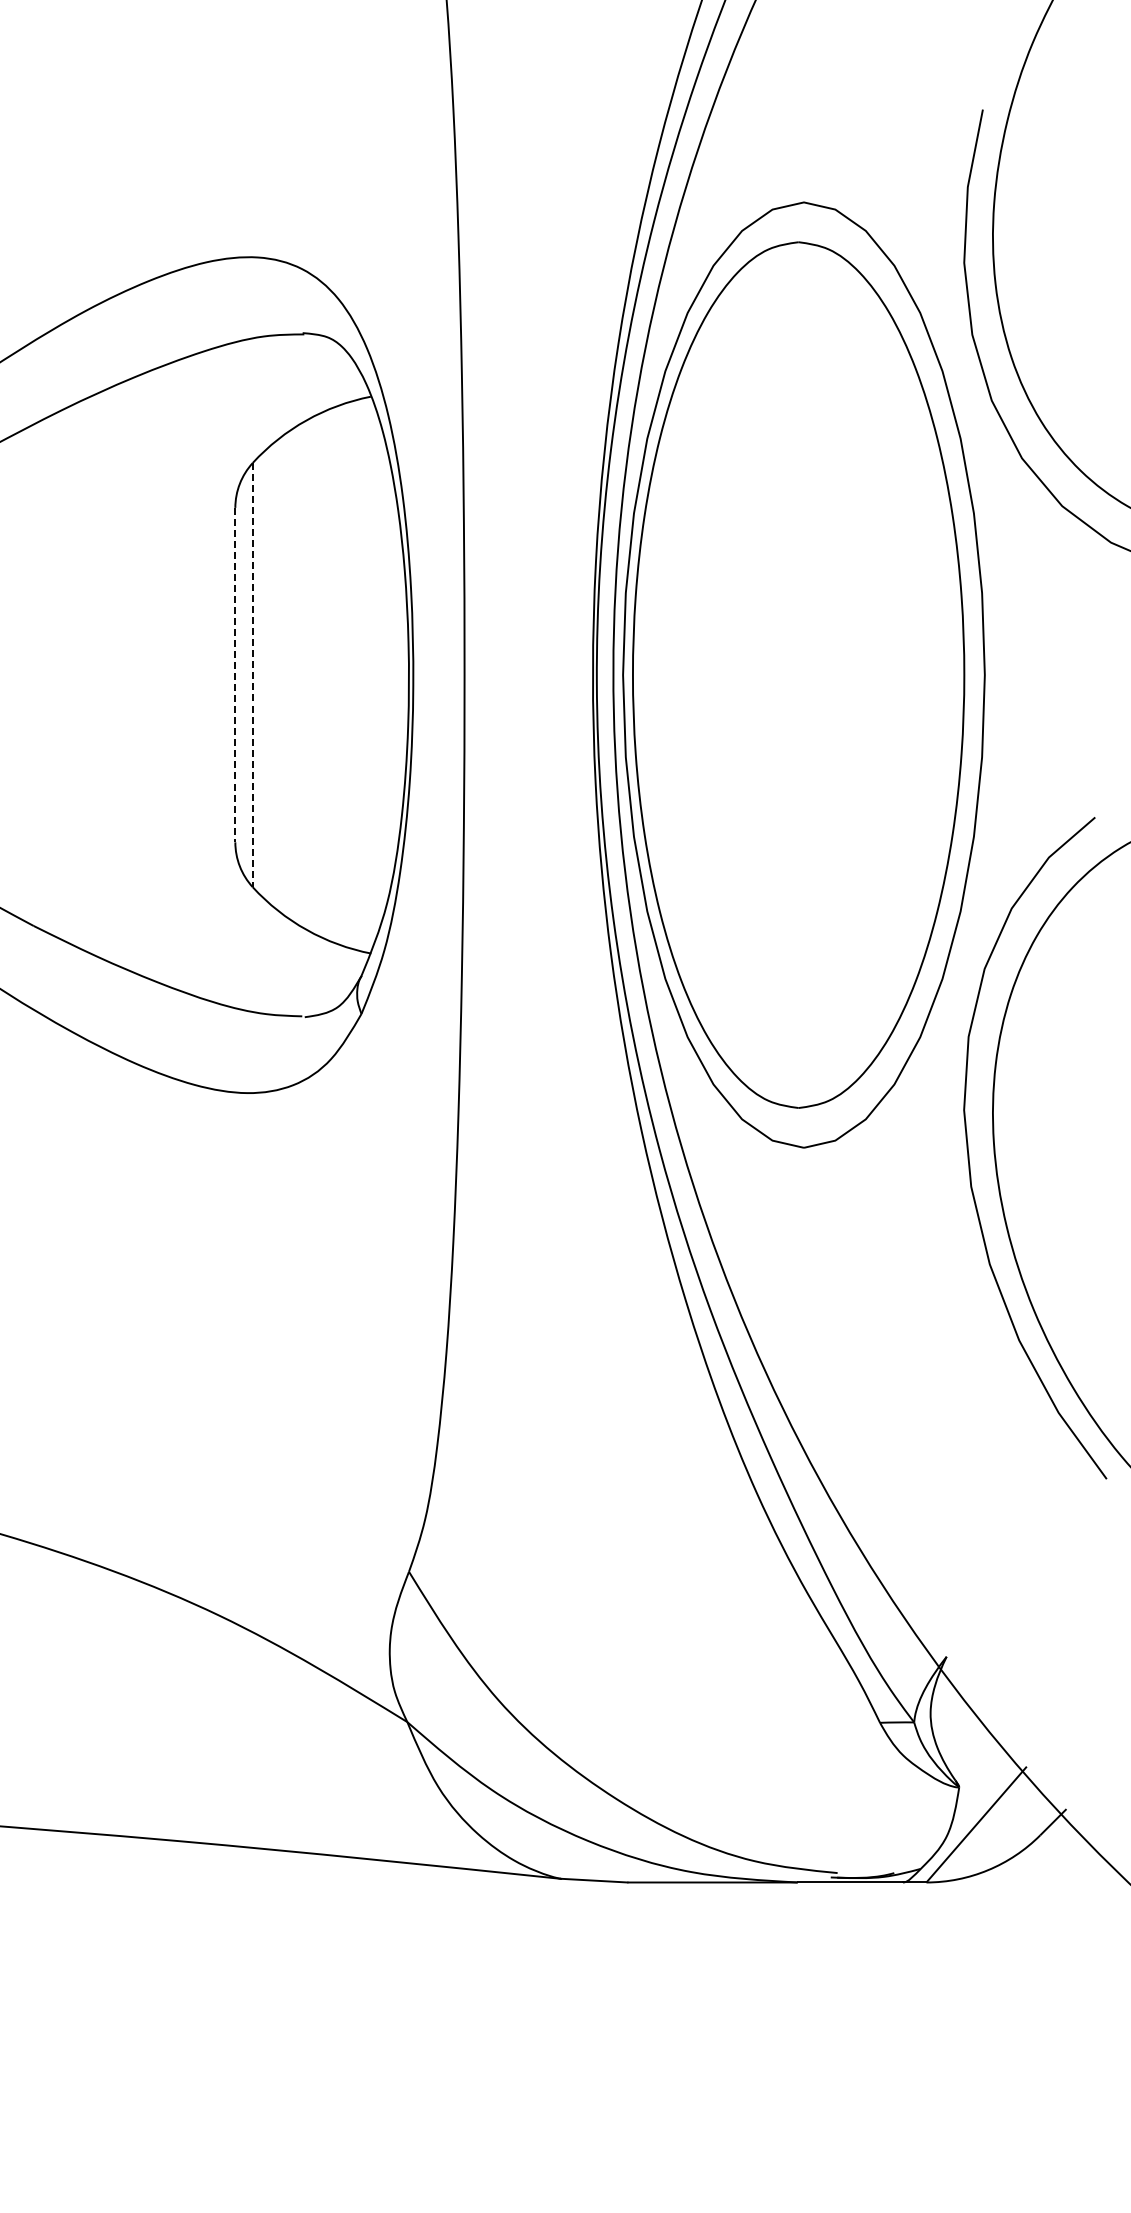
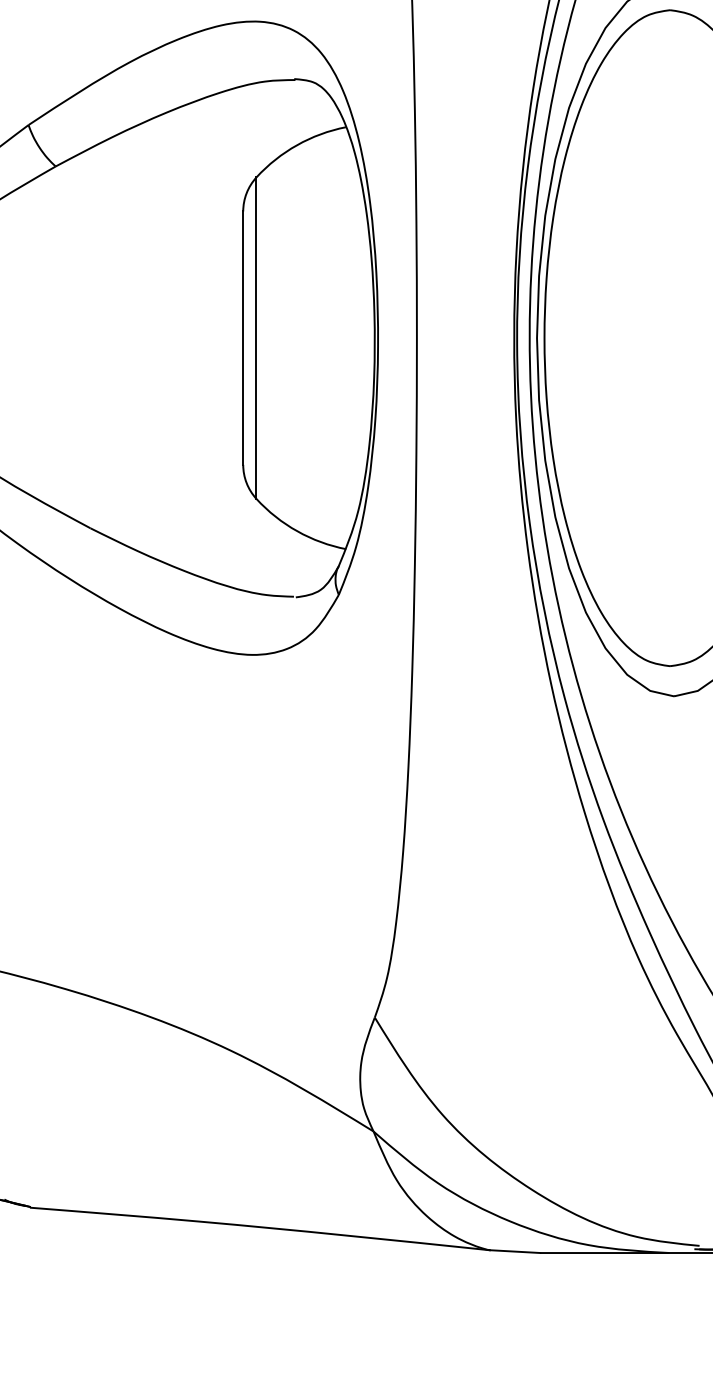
line: (235, 675) -> (243, 338), dashed -> solid
line: (252, 675) -> (256, 338), dashed -> solid

